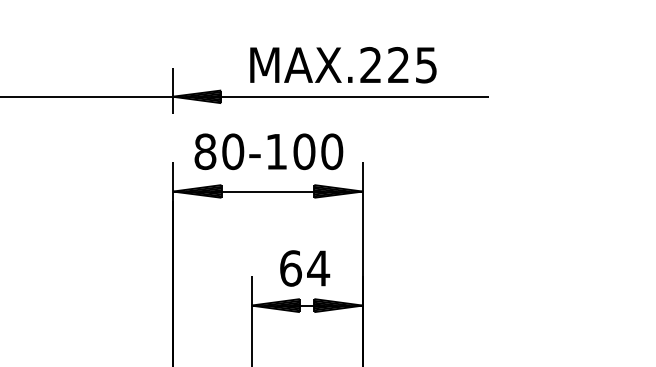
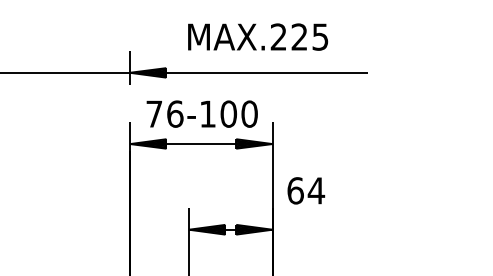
text: (343, 64) -> (258, 36), moved
text: (218, 150) -> (164, 113), 80-100 -> 76-100
text: (305, 268) -> (306, 190), moved

